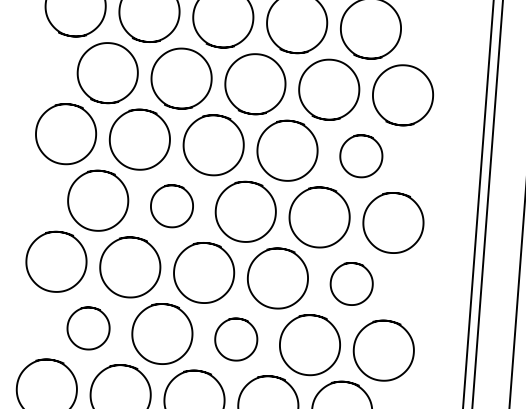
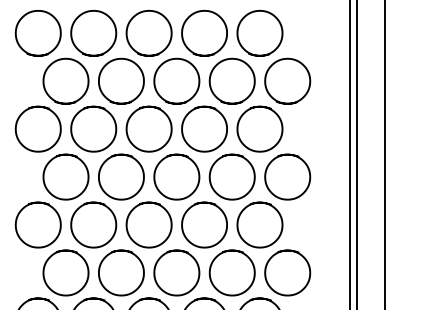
part: (360, 155) -> (259, 128), size x1.43
part: (172, 205) -> (121, 176), size x1.43
part: (351, 283) -> (259, 224), size x1.43
part: (87, 327) -> (65, 272), size x1.43
part: (235, 338) -> (176, 272), size x1.43

